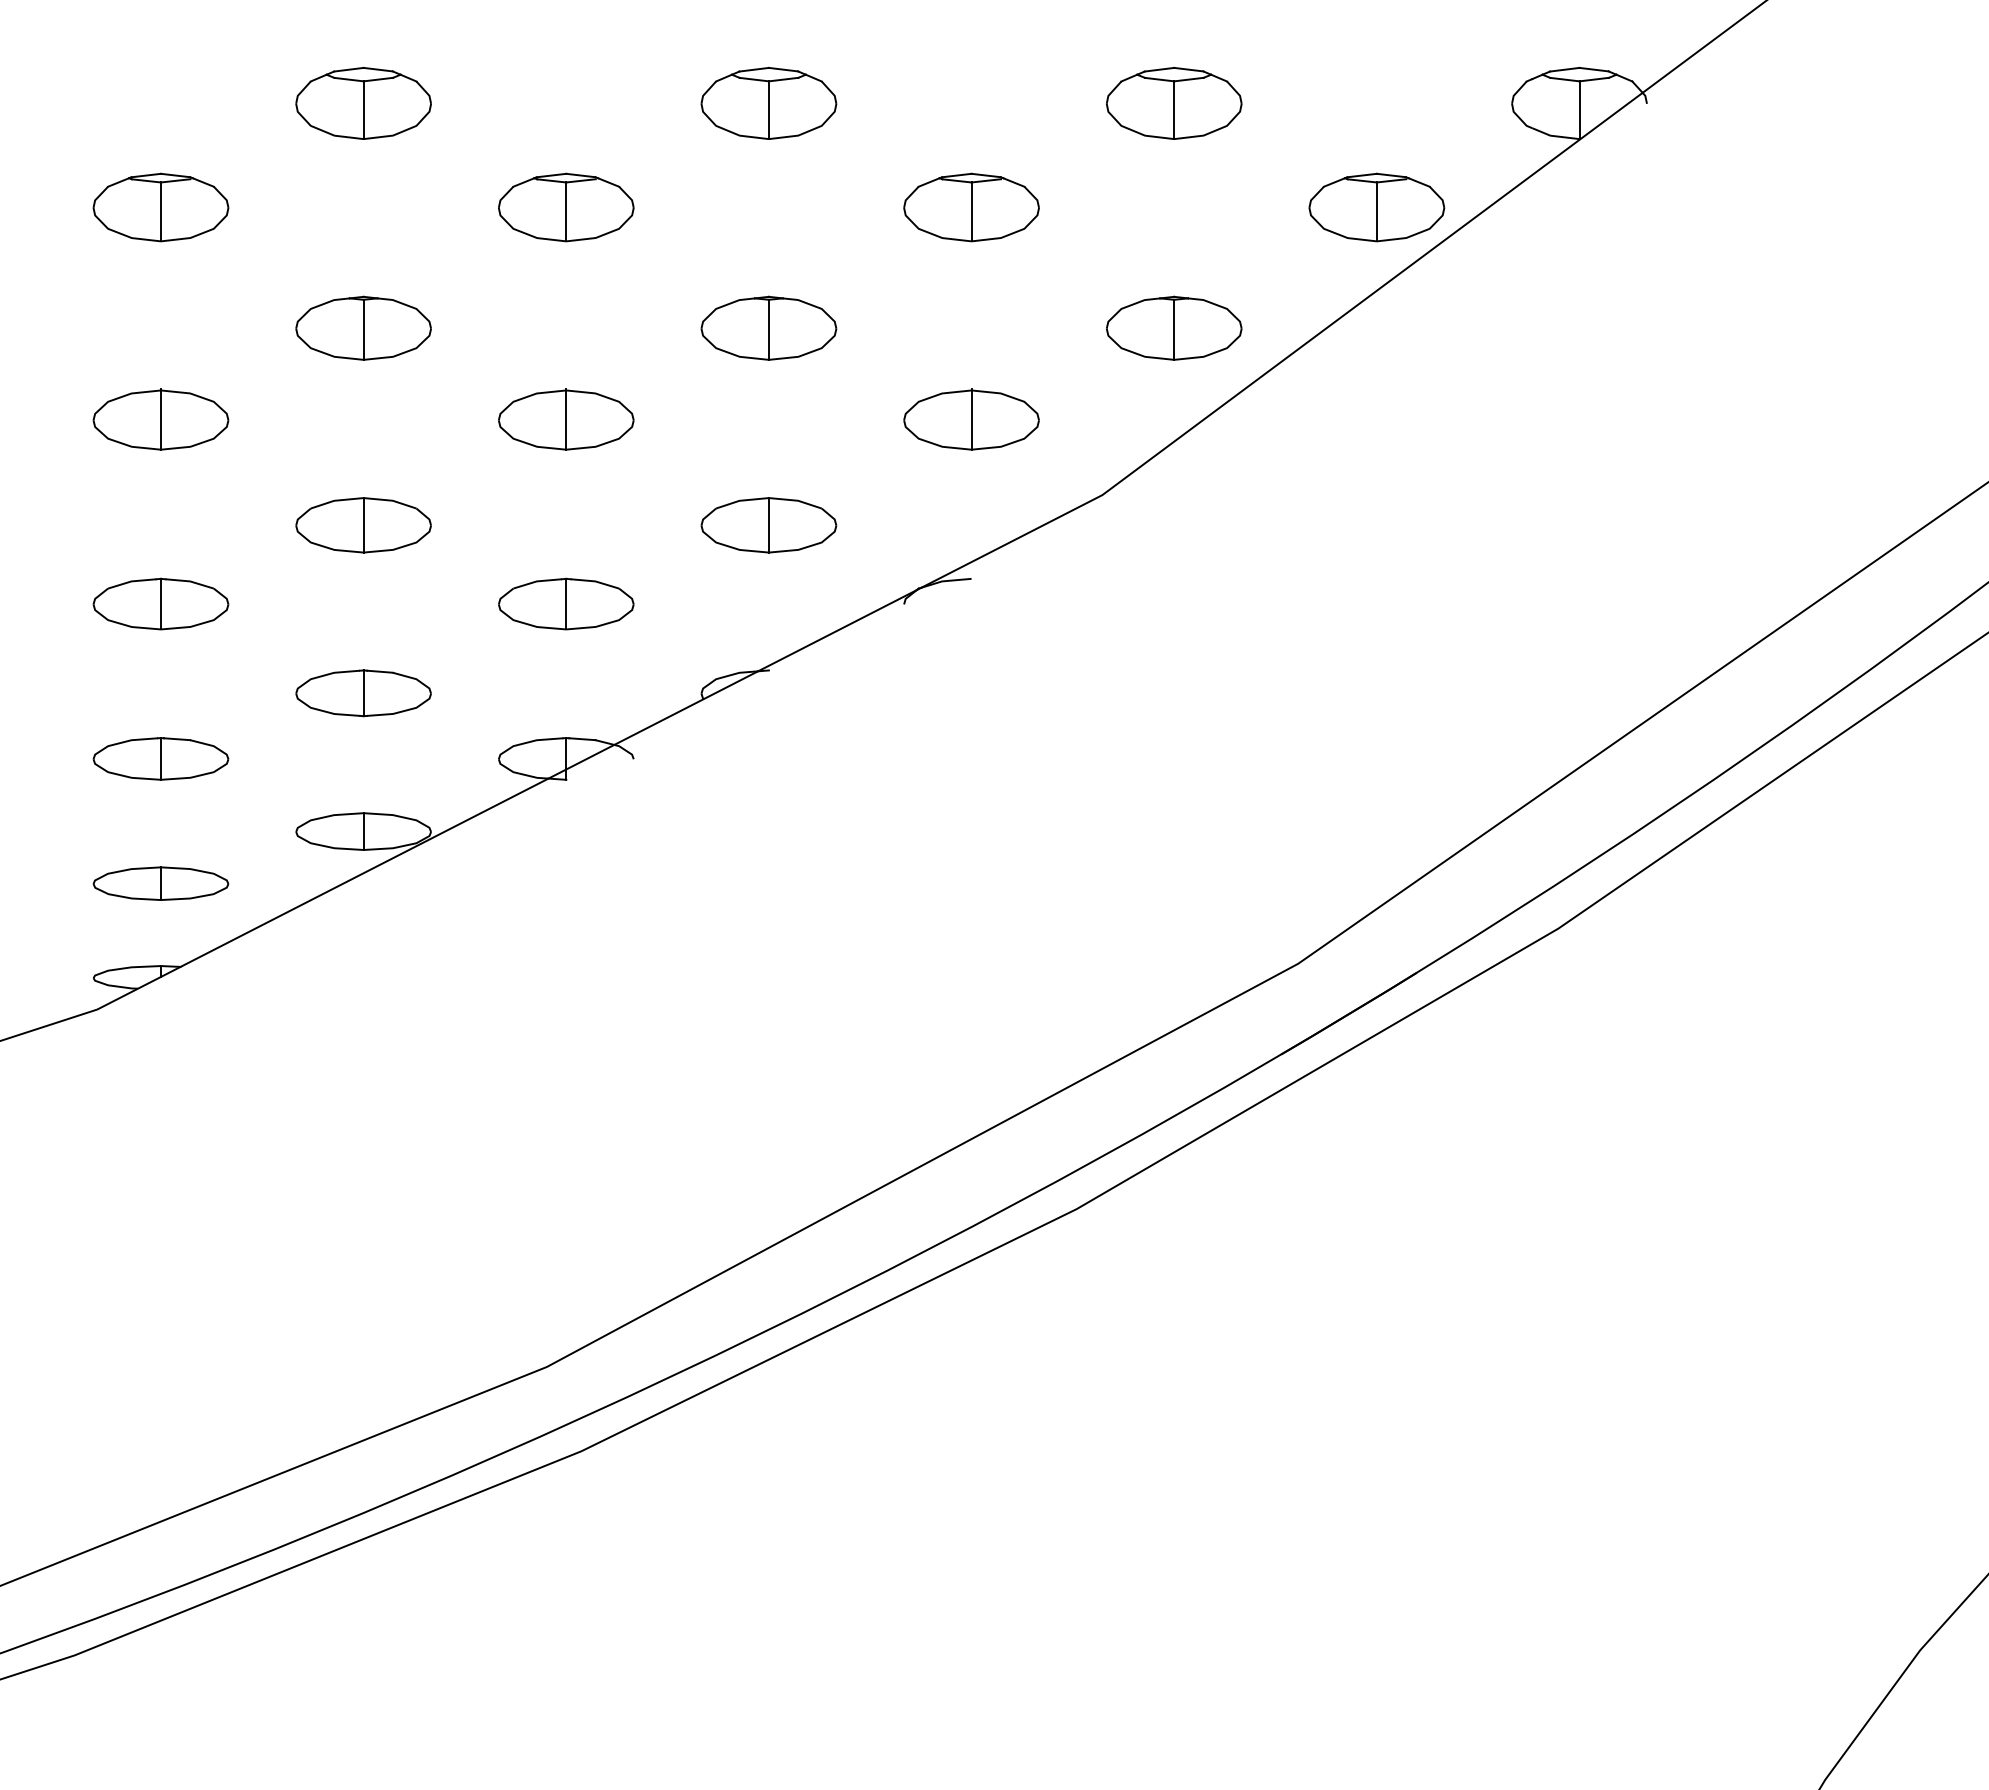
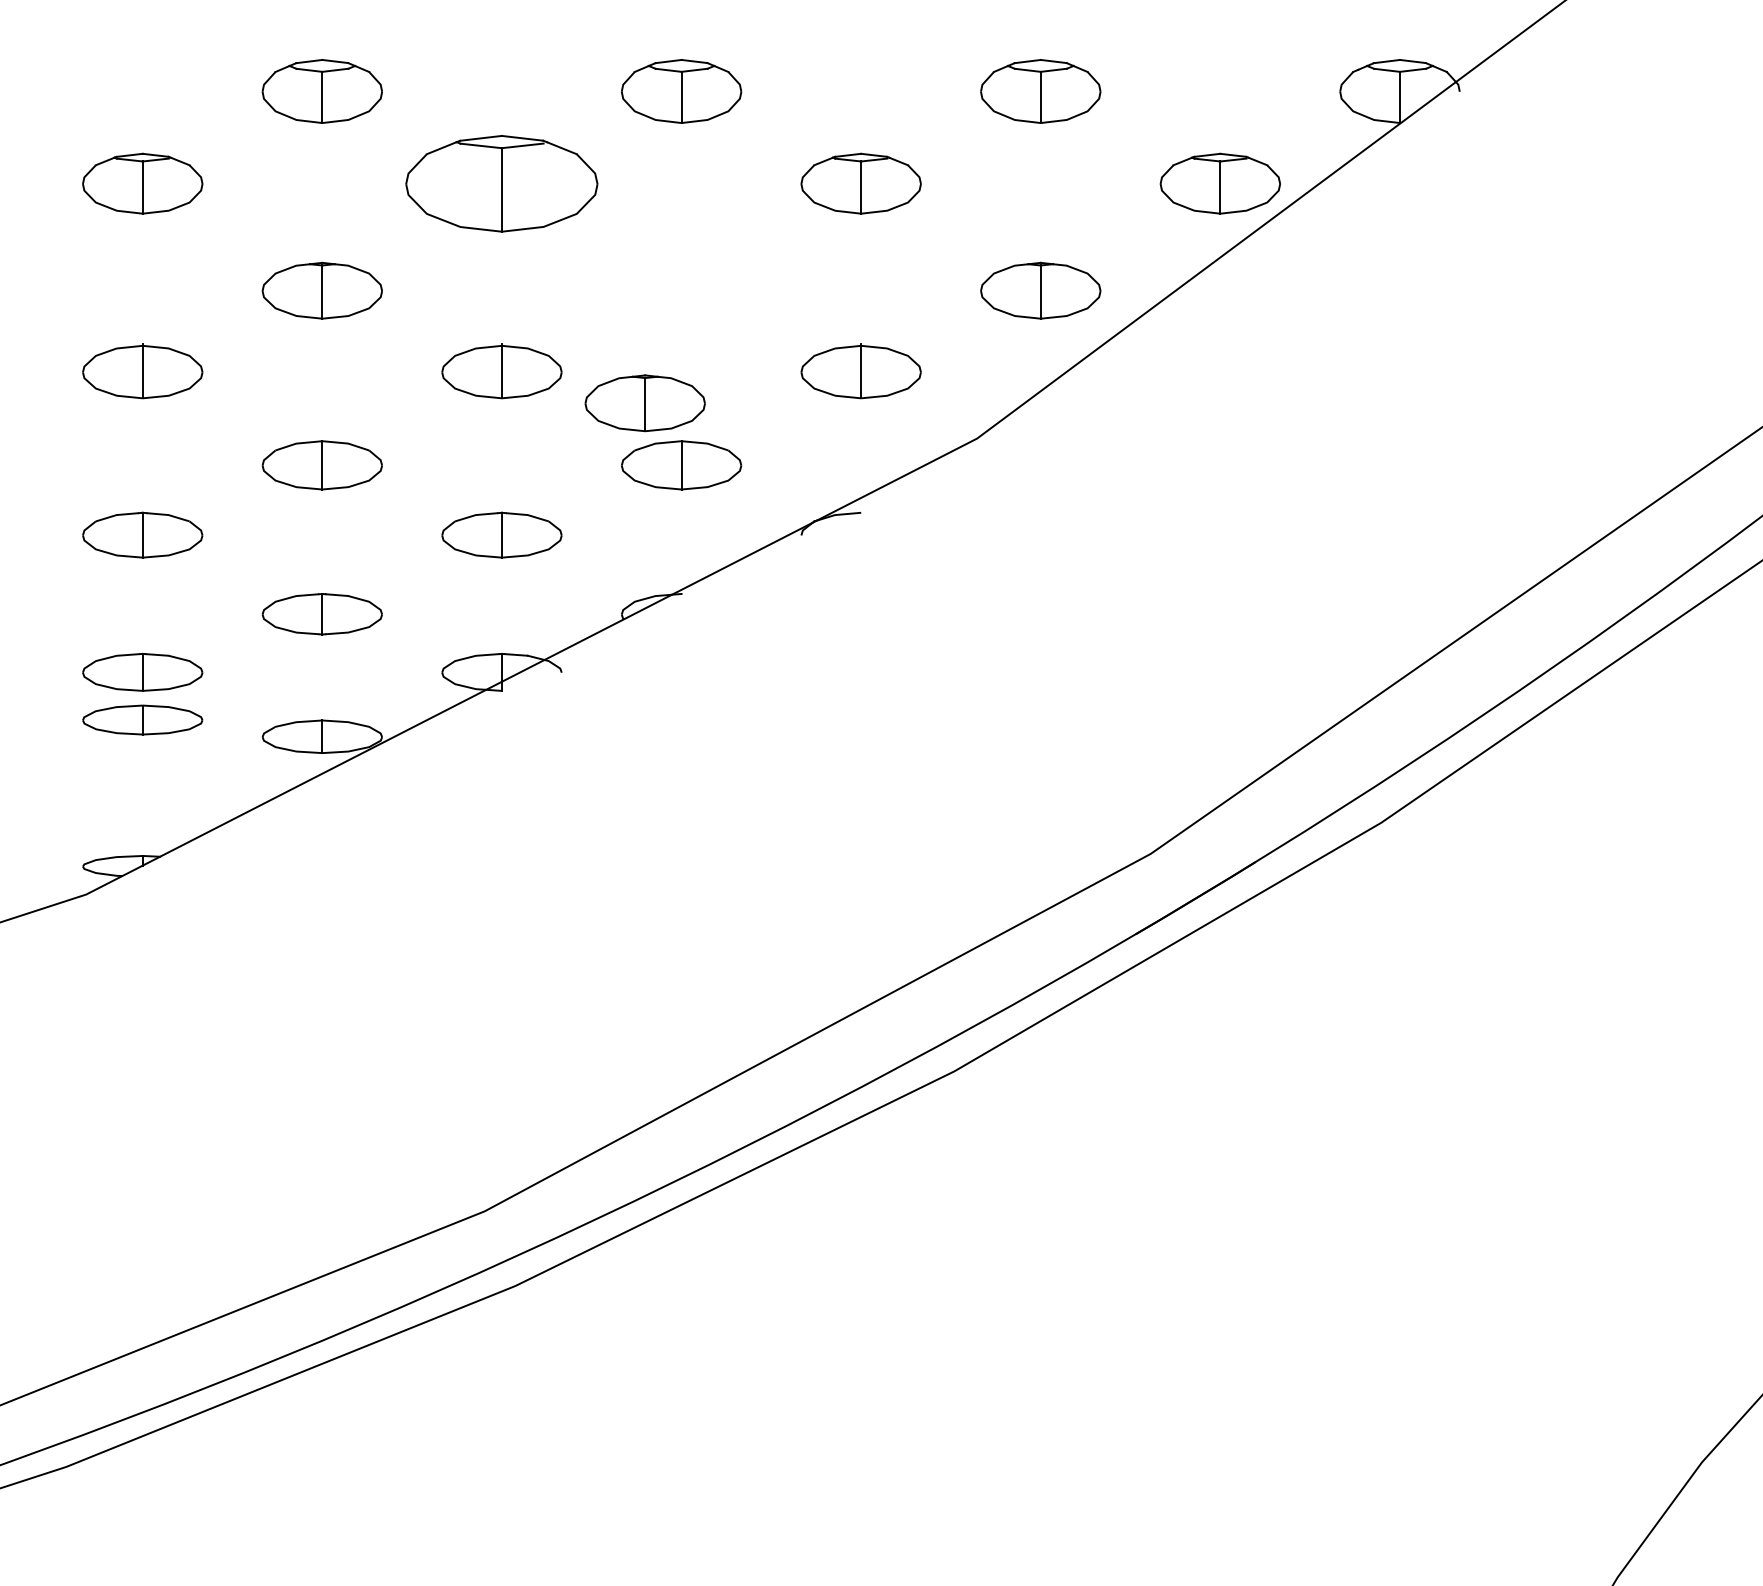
part: (566, 207) -> (502, 183), size x1.6
part: (768, 327) -> (644, 402), moved
part: (160, 883) -> (142, 719), moved

